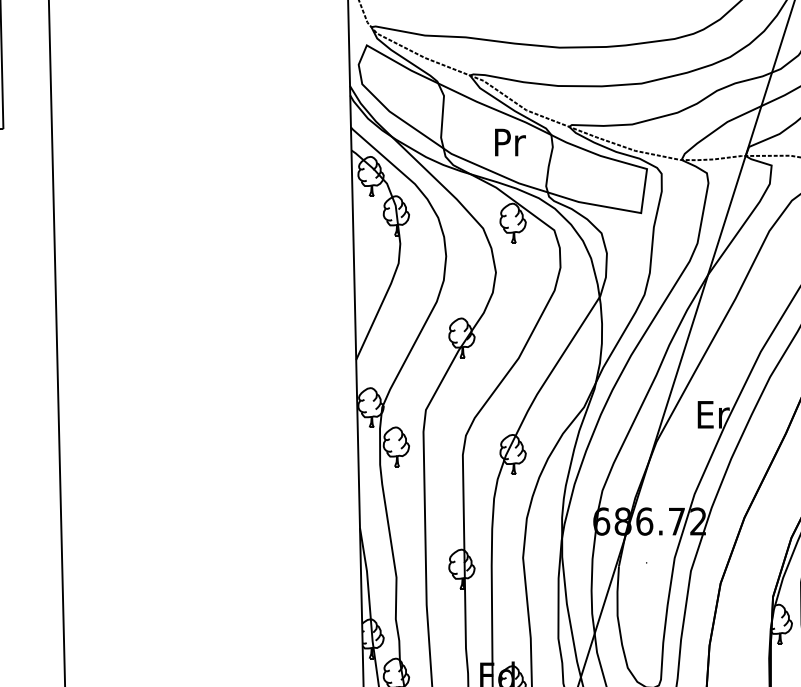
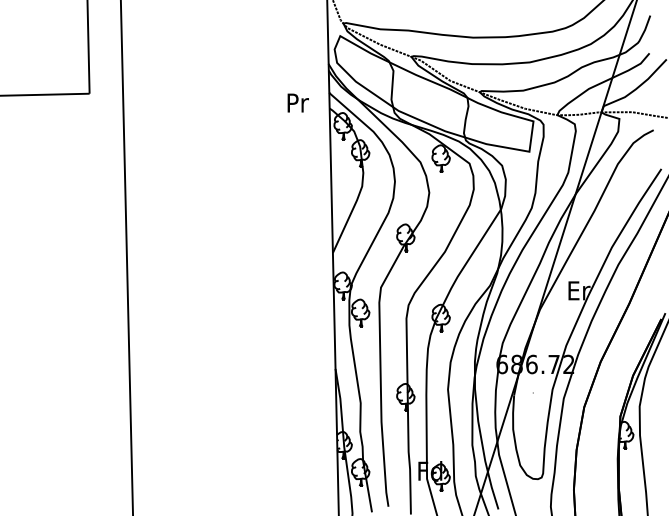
text: (509, 141) -> (297, 102), moved

